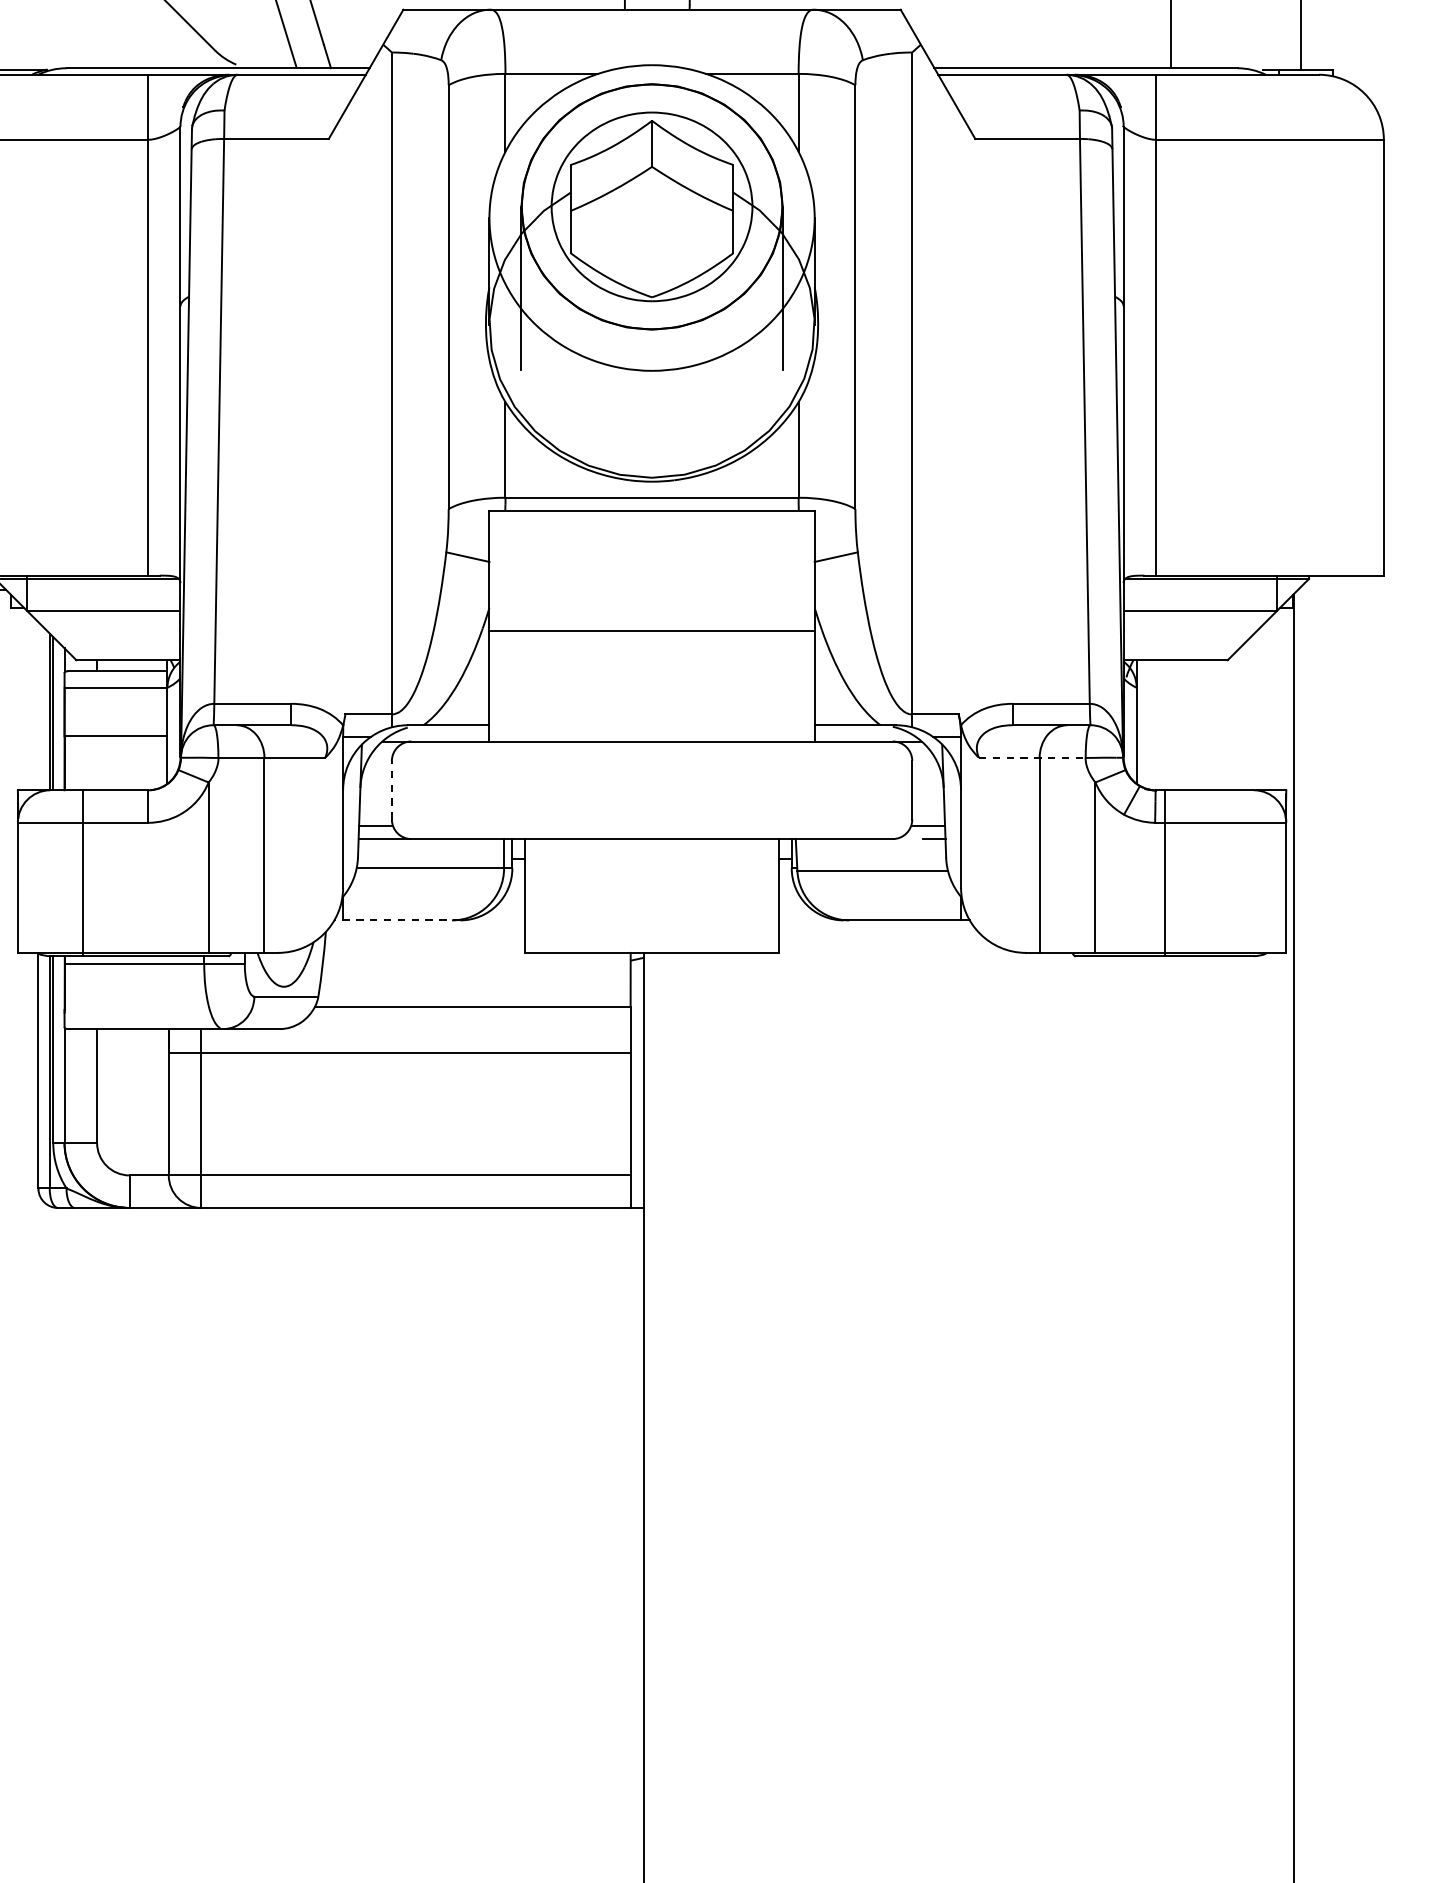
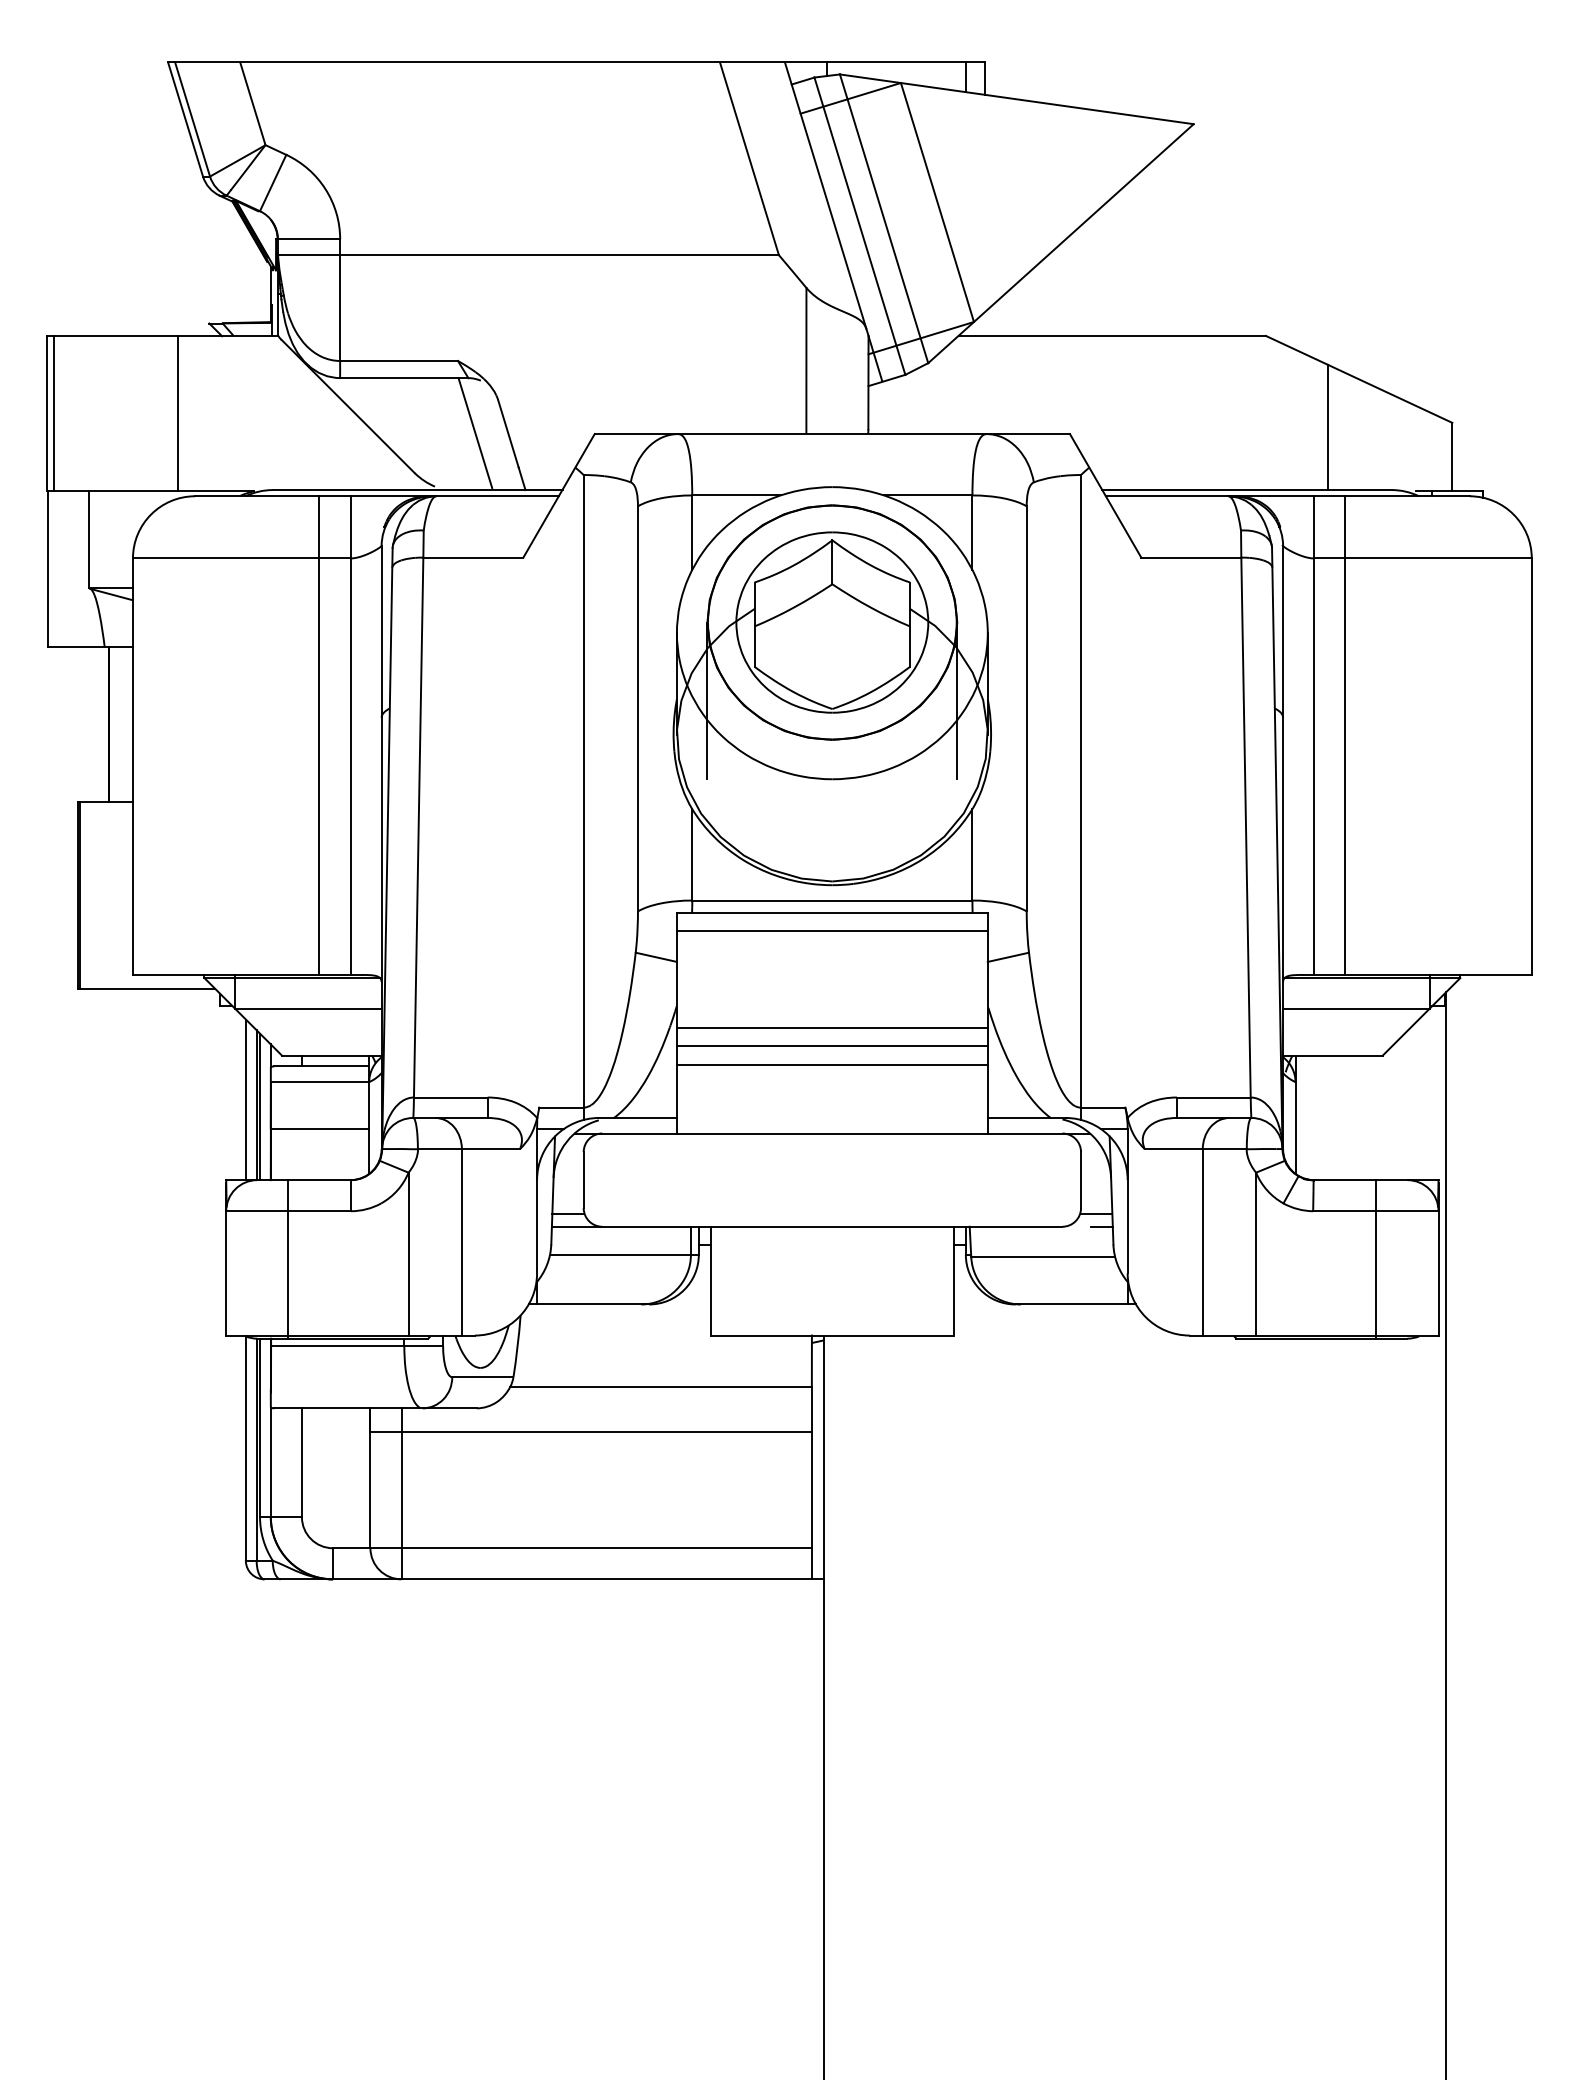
line: (115, 325) -> (319, 735), added
line: (1188, 325) -> (1345, 735), added
line: (651, 530) -> (831, 931), added
line: (651, 650) -> (831, 1046), added
line: (651, 670) -> (831, 1065), added
line: (38, 705) -> (245, 1099), added
line: (1032, 758) -> (1195, 1149), dashed -> solid
line: (391, 790) -> (583, 1180), dashed -> solid
line: (1164, 873) -> (1376, 1259), moved
line: (396, 920) -> (588, 1304), dashed -> solid

